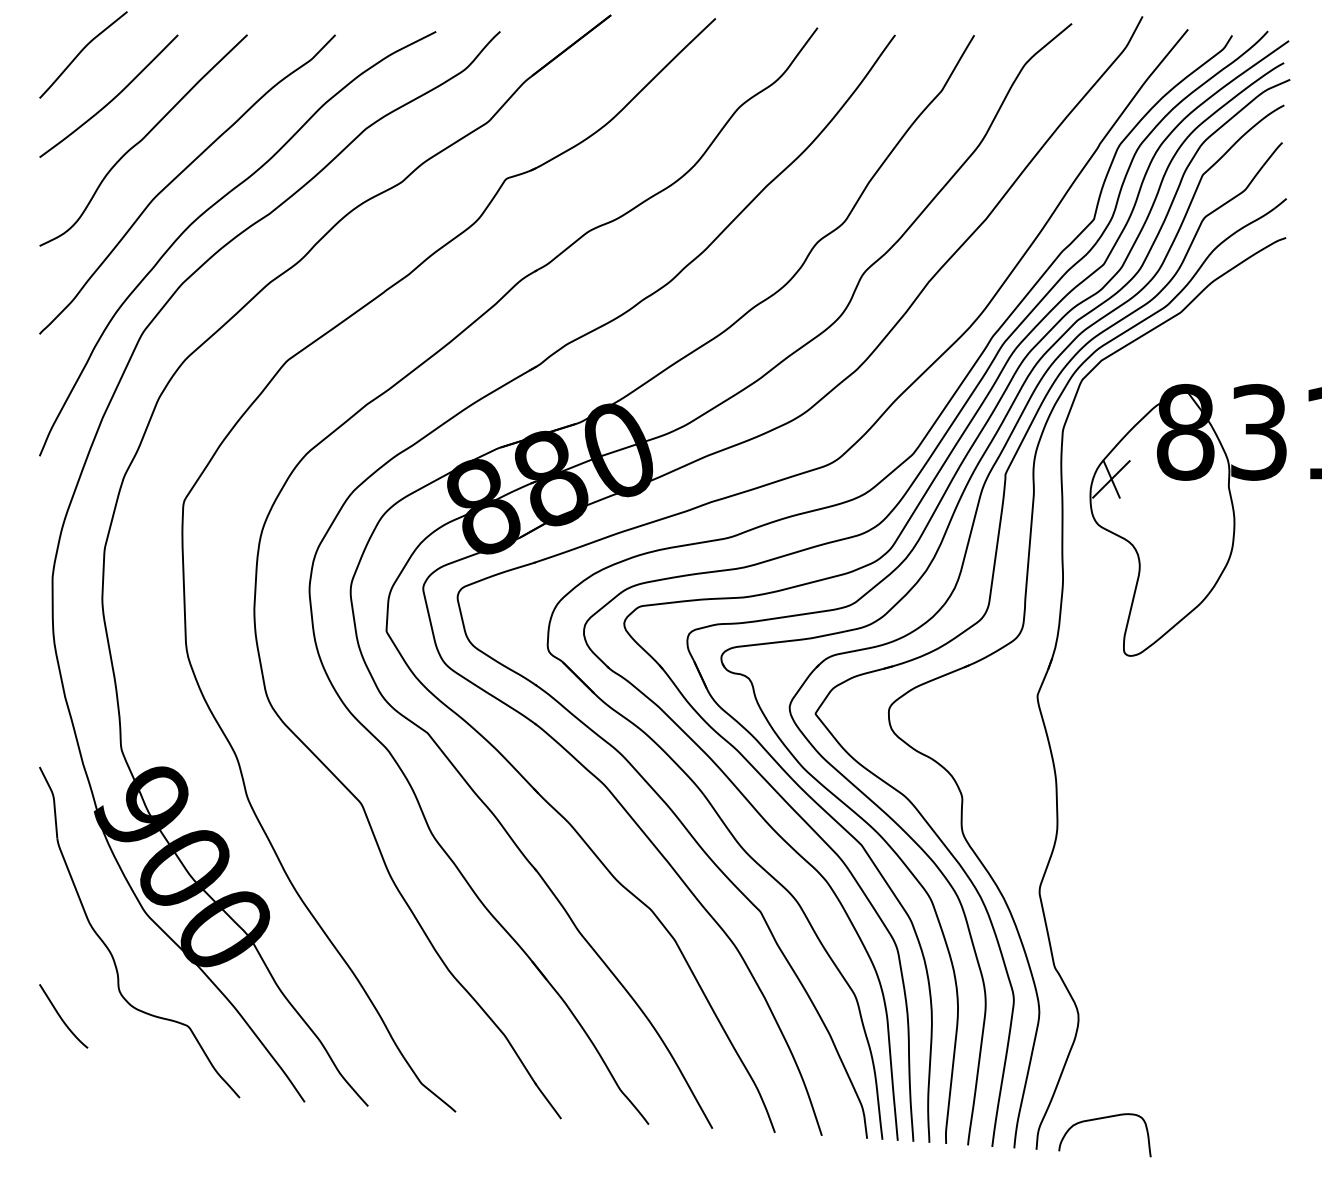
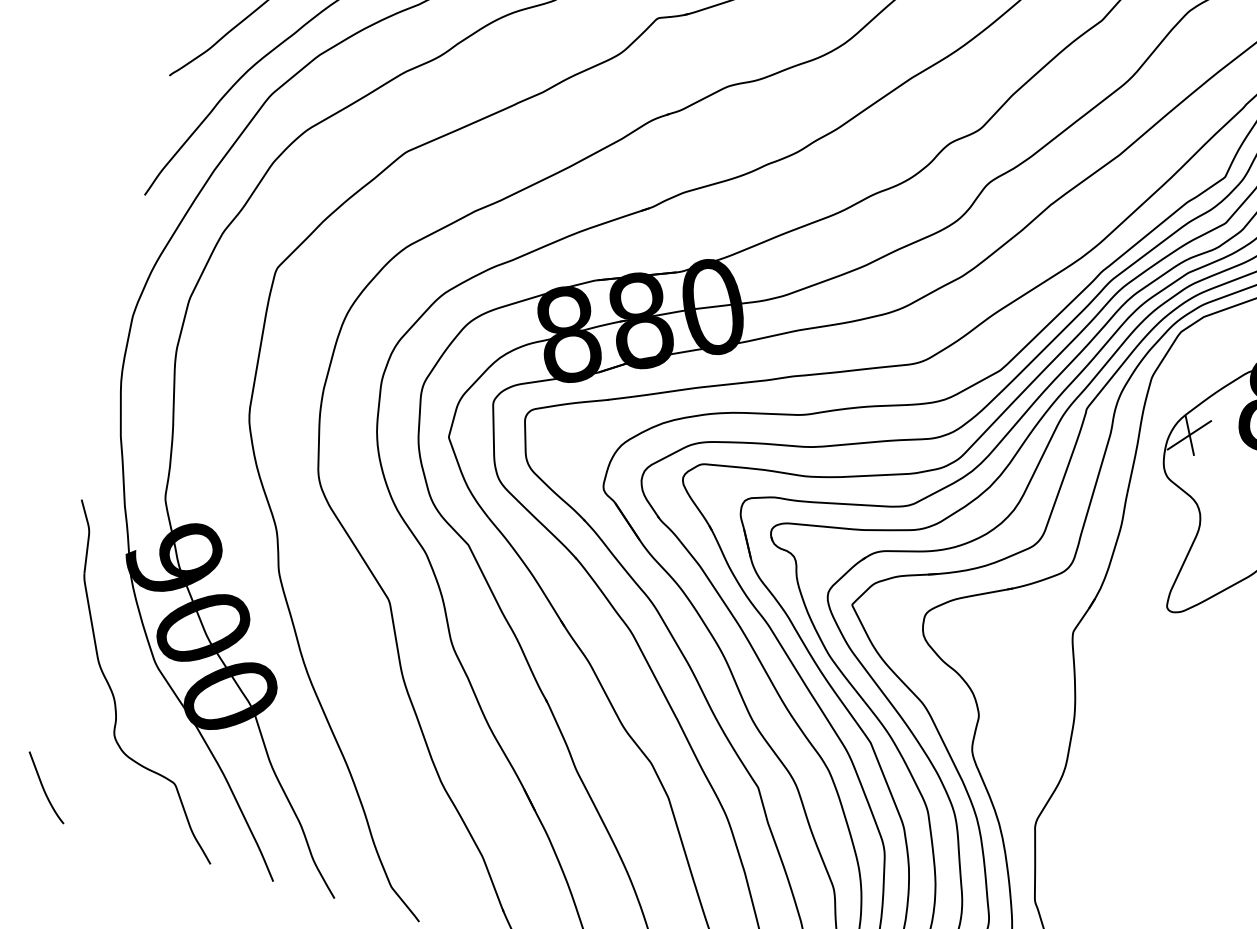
curve: (61, 1016) -> (44, 787), moved

